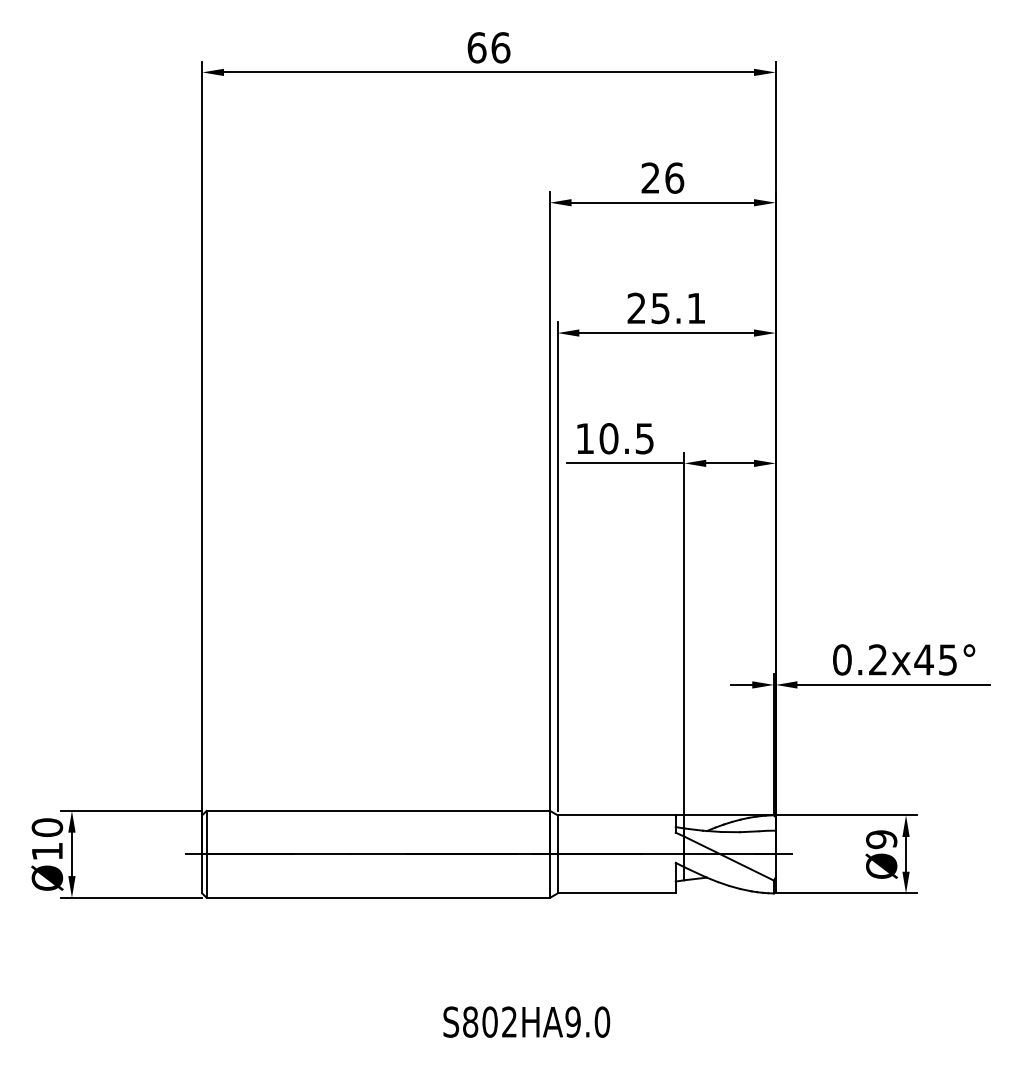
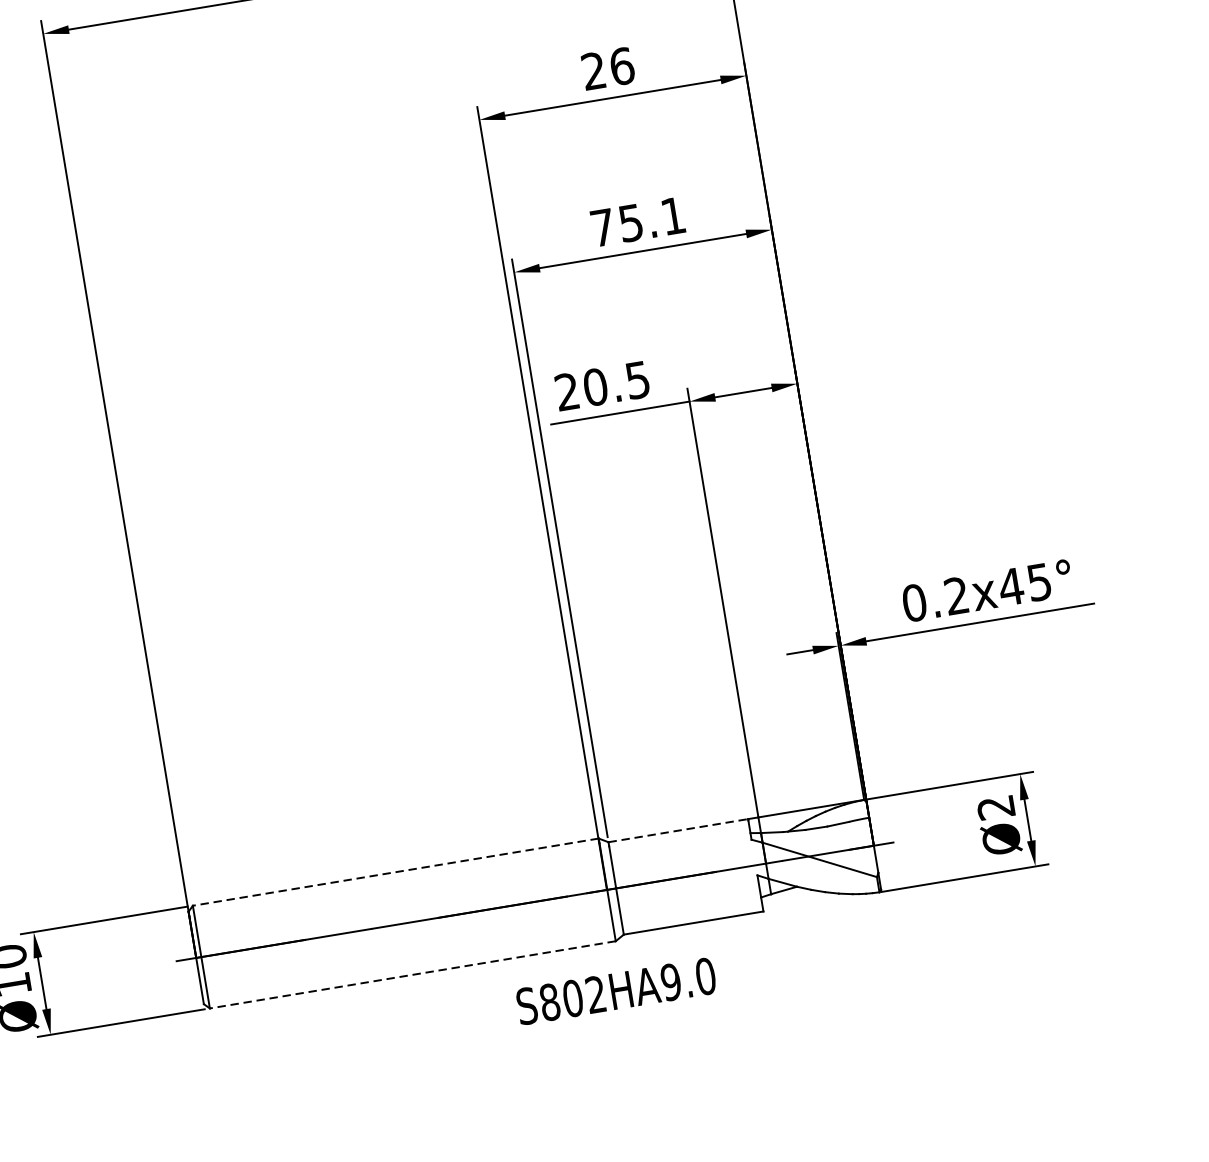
text: (636, 307) -> (602, 226), 25.1 -> 75.1
text: (584, 438) -> (566, 391), 10.5 -> 20.5
line: (378, 810) -> (395, 871), solid -> dashed
line: (617, 815) -> (679, 830), solid -> dashed
text: (881, 839) -> (995, 807), Ø9 -> Ø2
line: (378, 897) -> (412, 974), solid -> dashed
text: (526, 1021) -> (615, 990), moved

